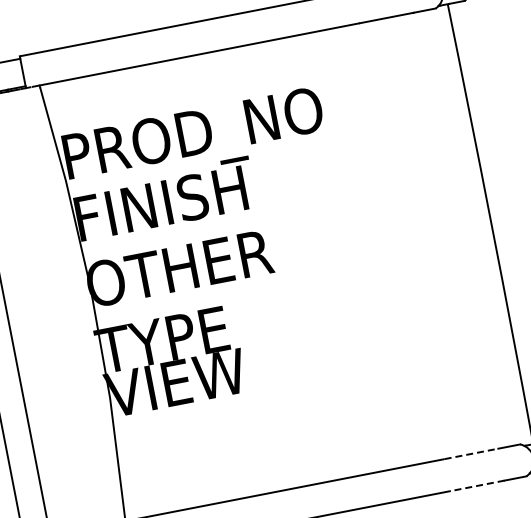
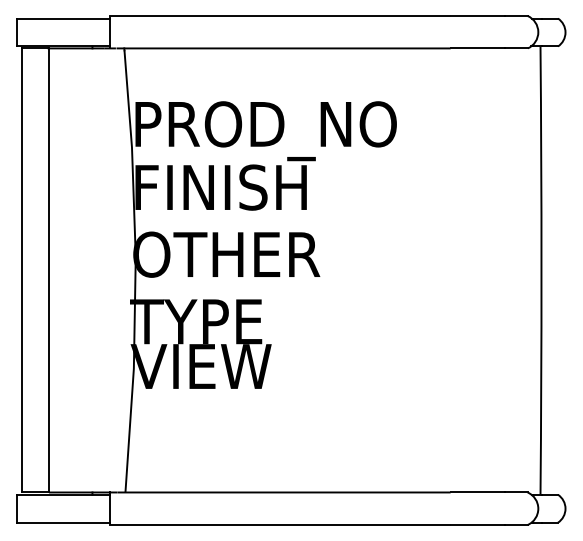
line: (472, 453) -> (478, 492), dashed -> solid
line: (477, 485) -> (477, 524), dashed -> solid

